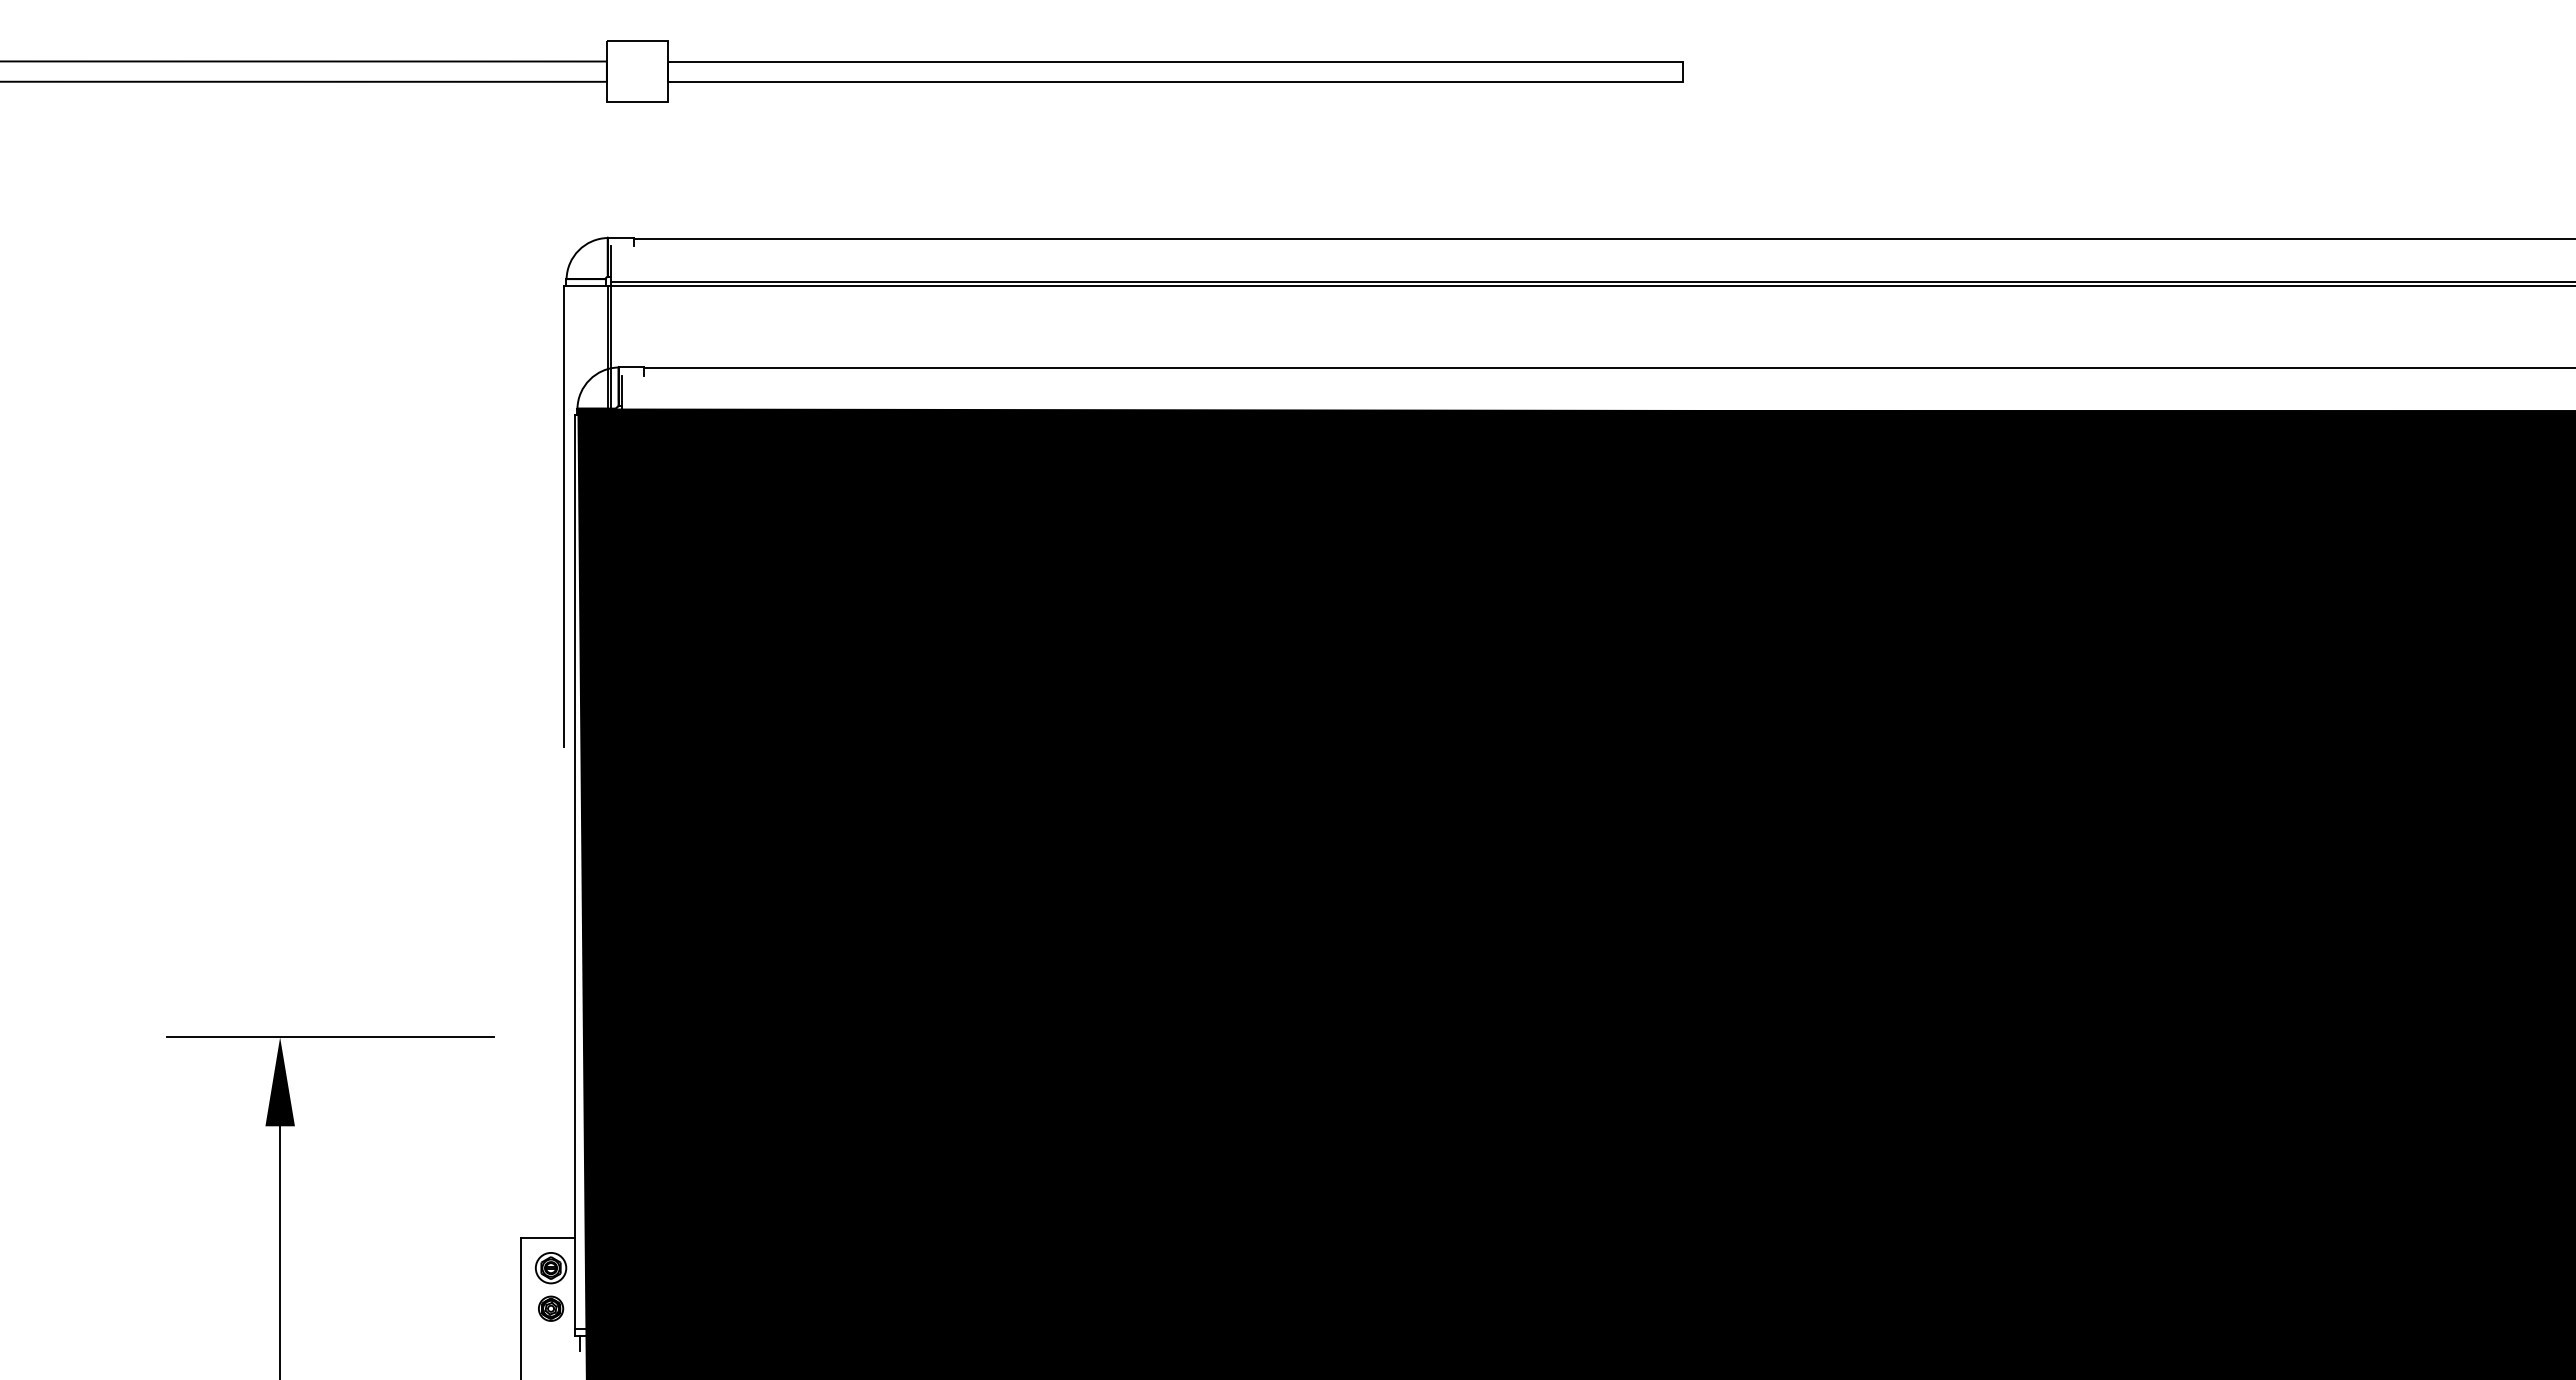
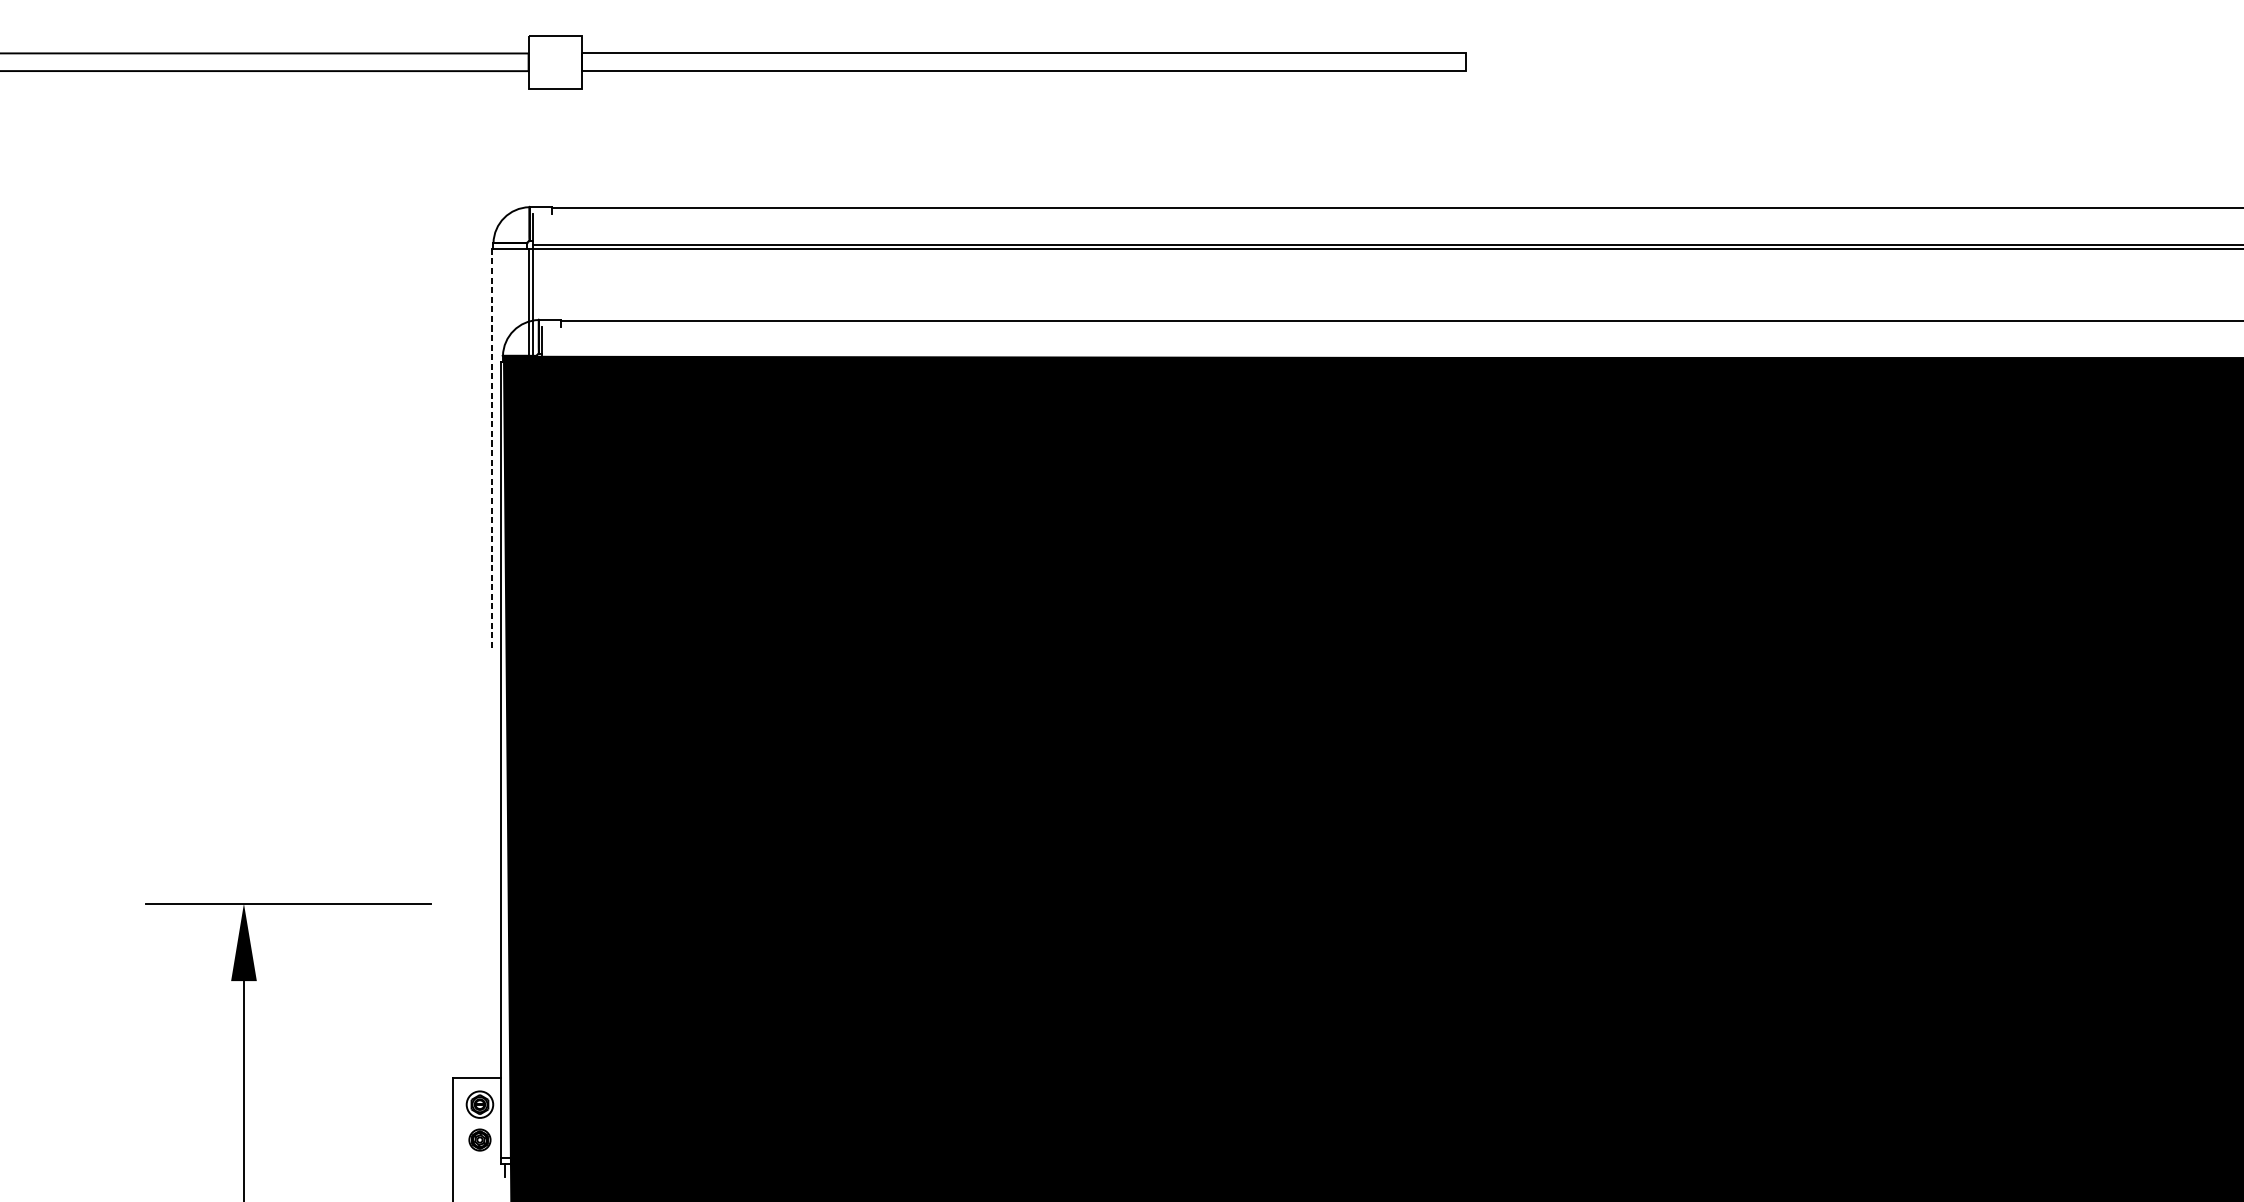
line: (564, 516) -> (491, 449), solid -> dashed

